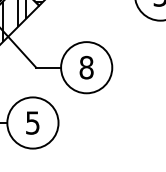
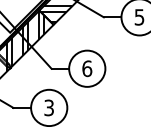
text: (86, 67) -> (87, 68), 8 -> 6
text: (31, 122) -> (48, 107), 5 -> 3

